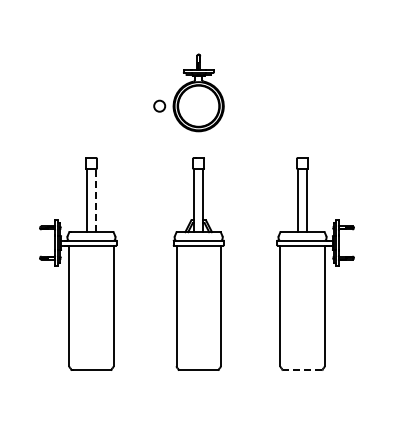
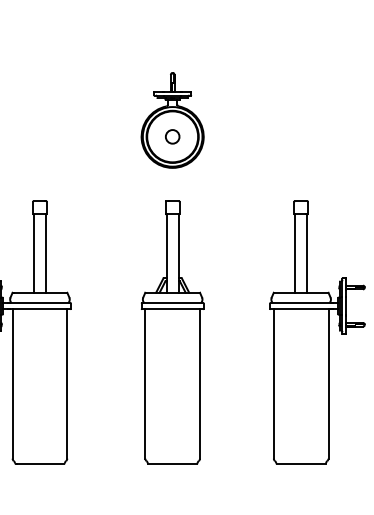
circle: (159, 105) -> (172, 135), moved
line: (96, 200) -> (46, 253), dashed -> solid
line: (302, 370) -> (301, 463), dashed -> solid

